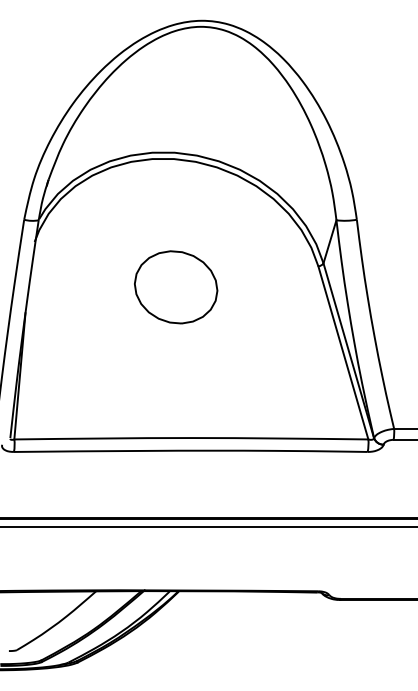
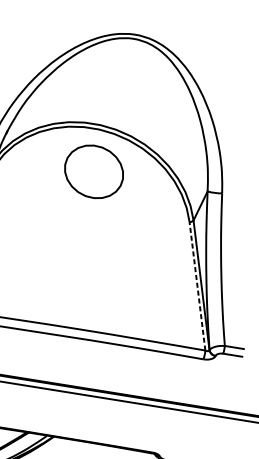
part: (176, 287) -> (94, 172), moved
line: (343, 352) -> (197, 286), solid -> dashed

